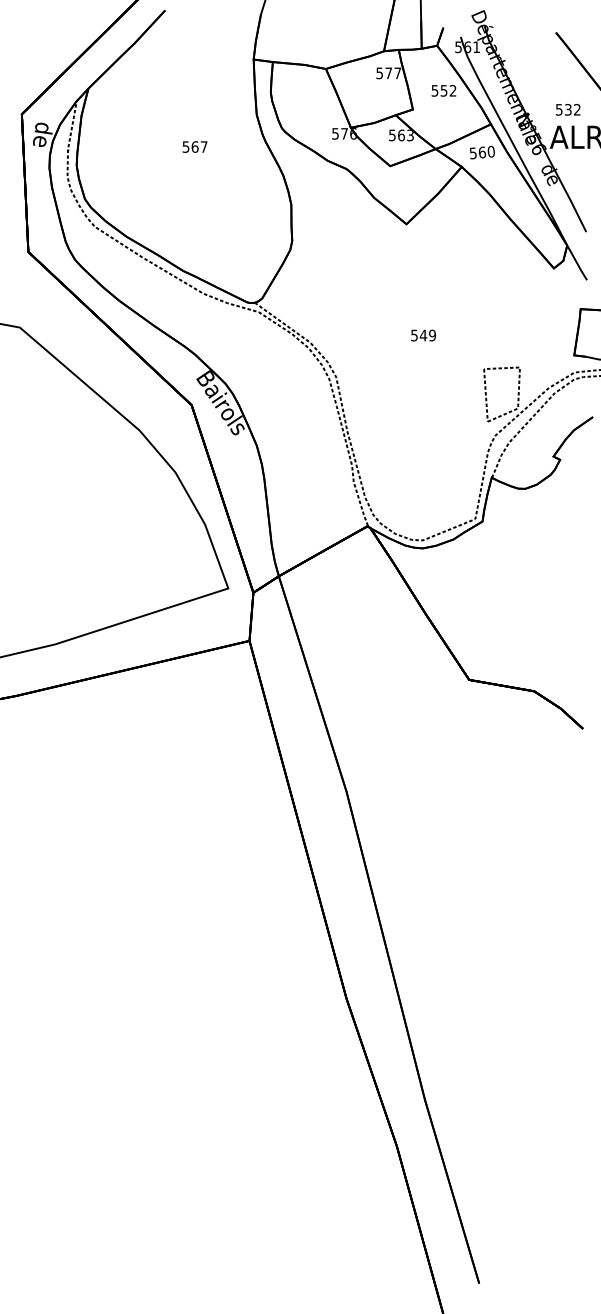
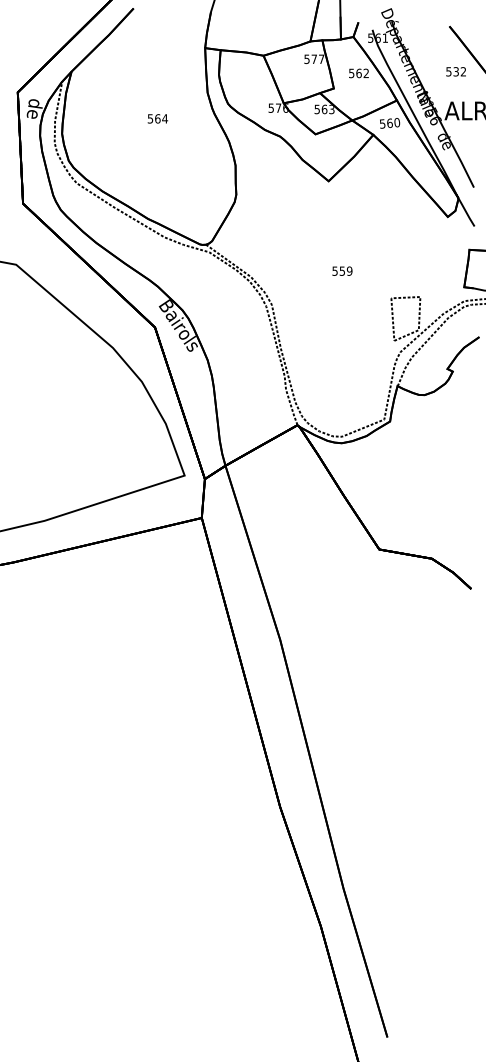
text: (443, 90) -> (358, 73), 552 -> 562
text: (568, 109) -> (456, 71), moved
text: (203, 146) -> (164, 118), 567 -> 564
text: (423, 335) -> (342, 271), 549 -> 559

